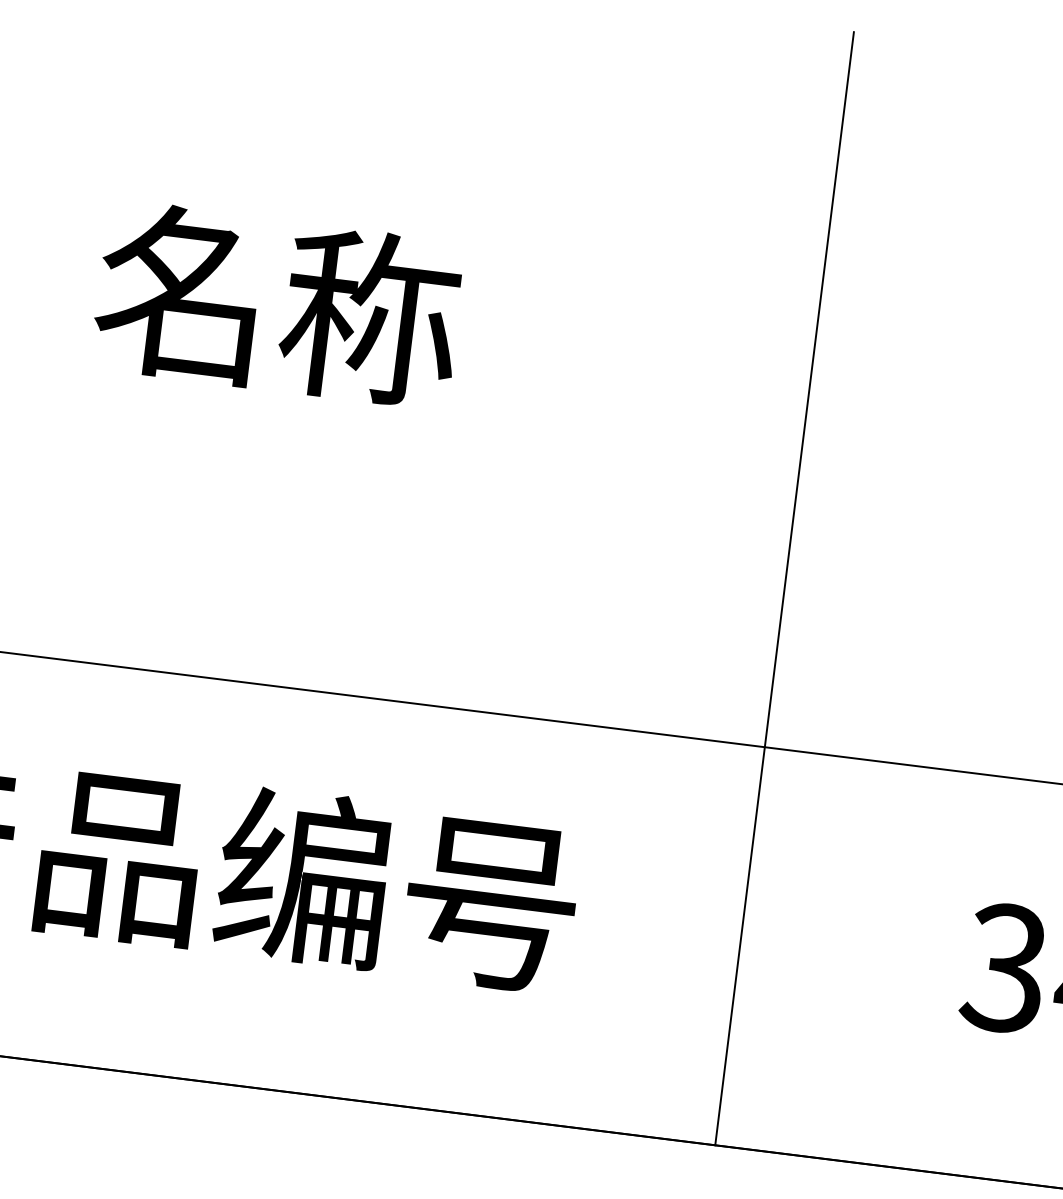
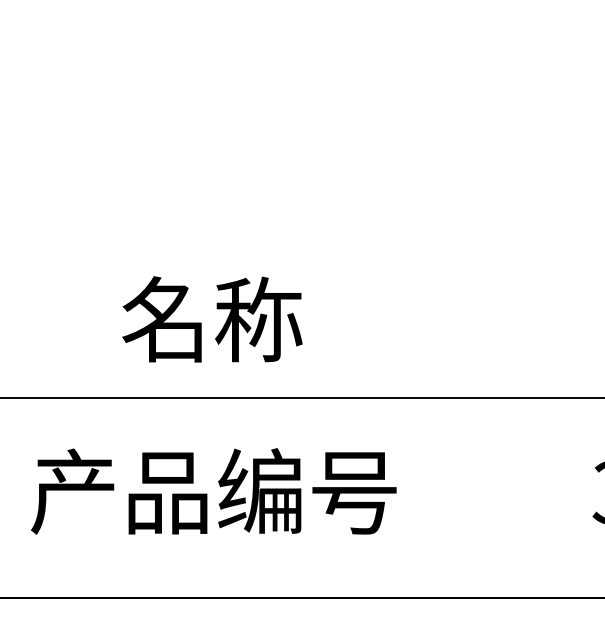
text: (278, 305) -> (212, 319), moved
line: (784, 588) -> (480, 318), removed

